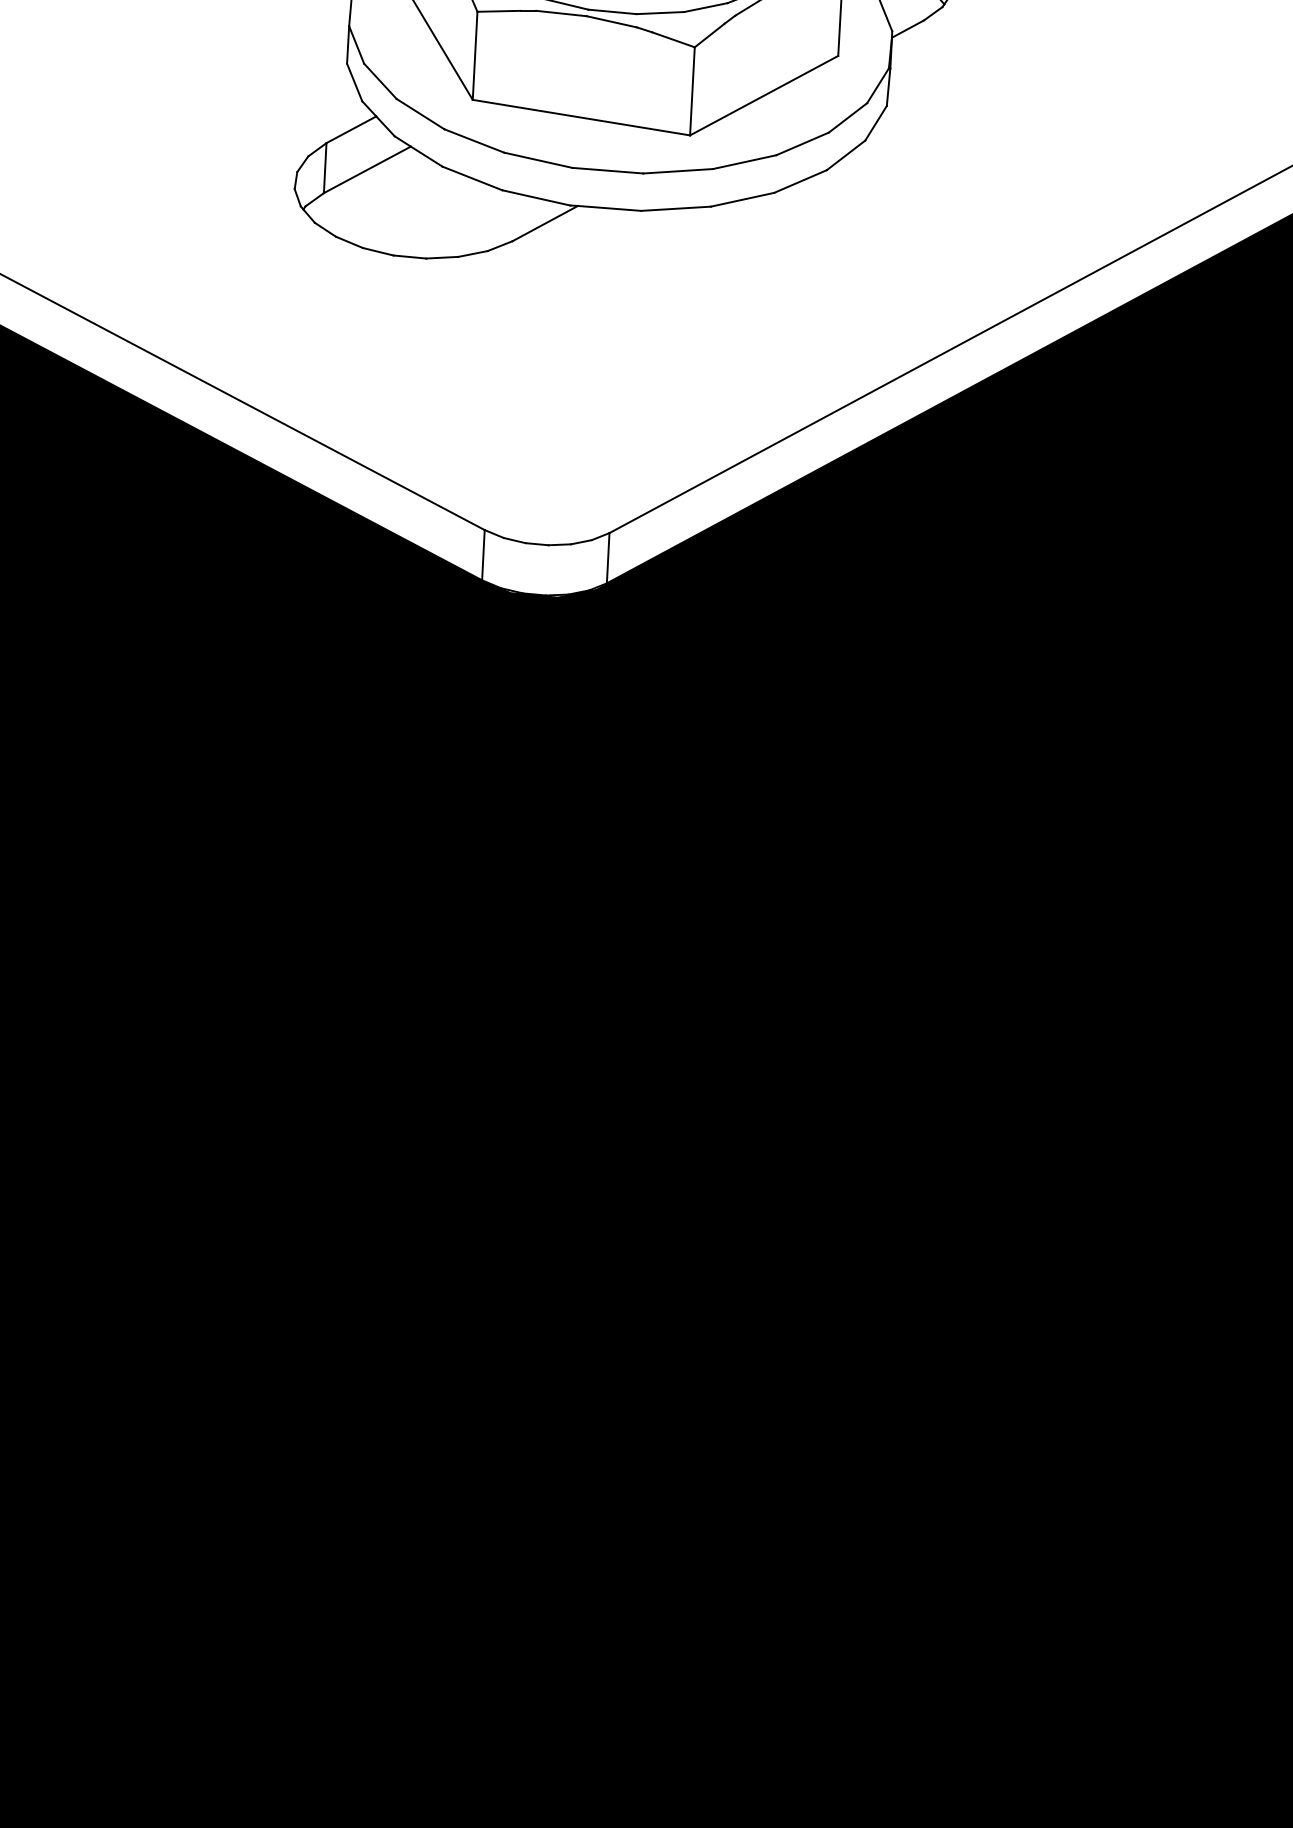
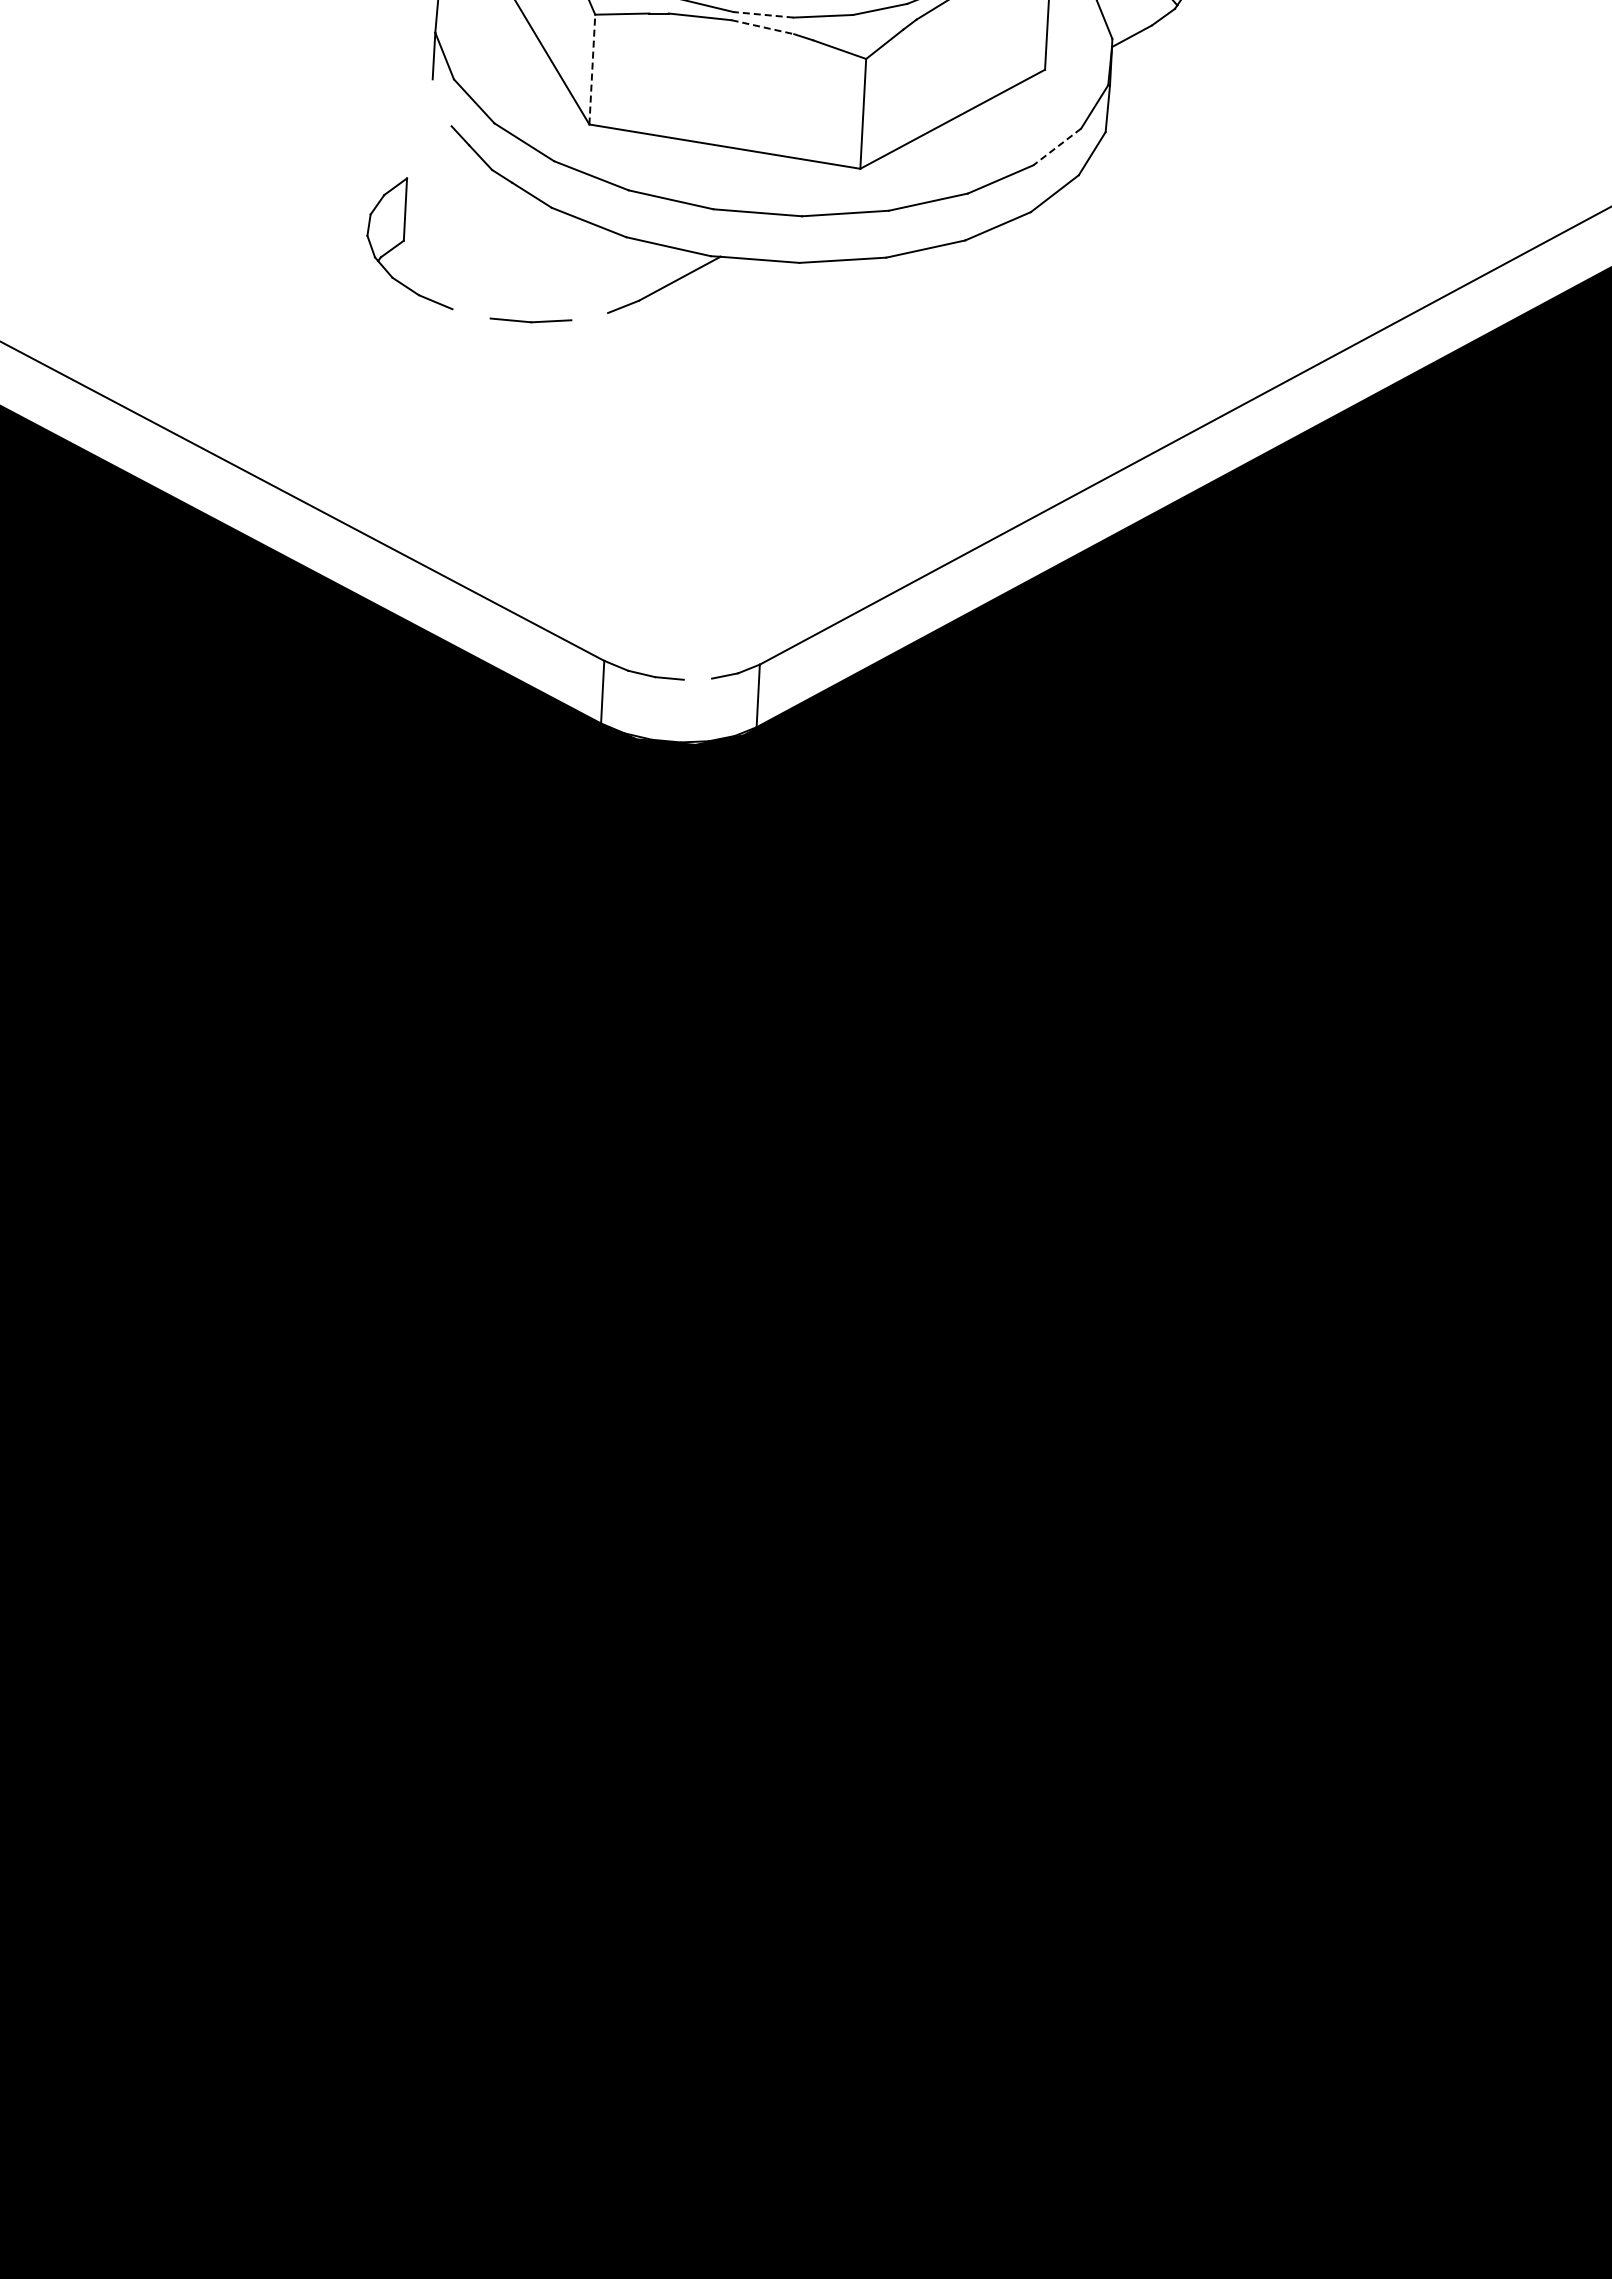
line: (612, 11) -> (763, 14), solid -> dashed
line: (612, 22) -> (763, 27), solid -> dashed
line: (475, 55) -> (592, 69), solid -> dashed
line: (354, 82) -> (441, 102), removed
line: (847, 118) -> (1056, 147), solid -> dashed
line: (351, 129) -> (438, 161), removed
line: (366, 169) -> (457, 211), removed
line: (378, 251) -> (471, 313), removed
line: (472, 253) -> (589, 316), removed
line: (559, 544) -> (697, 678), removed

